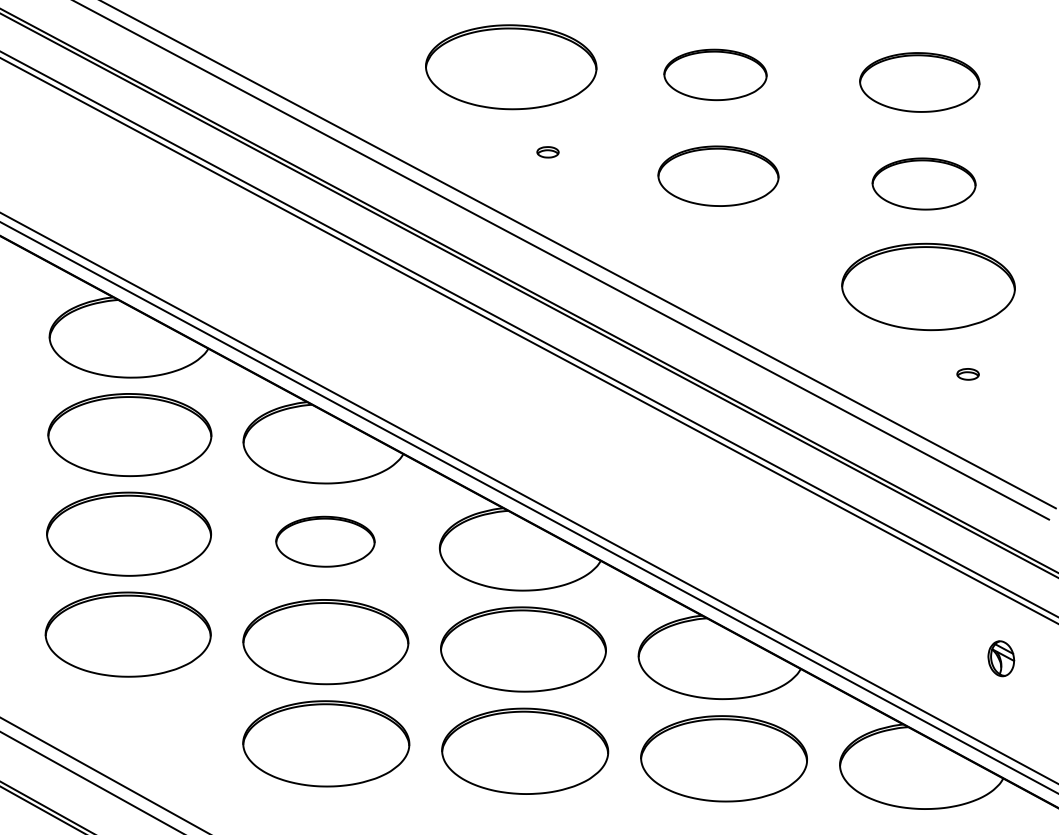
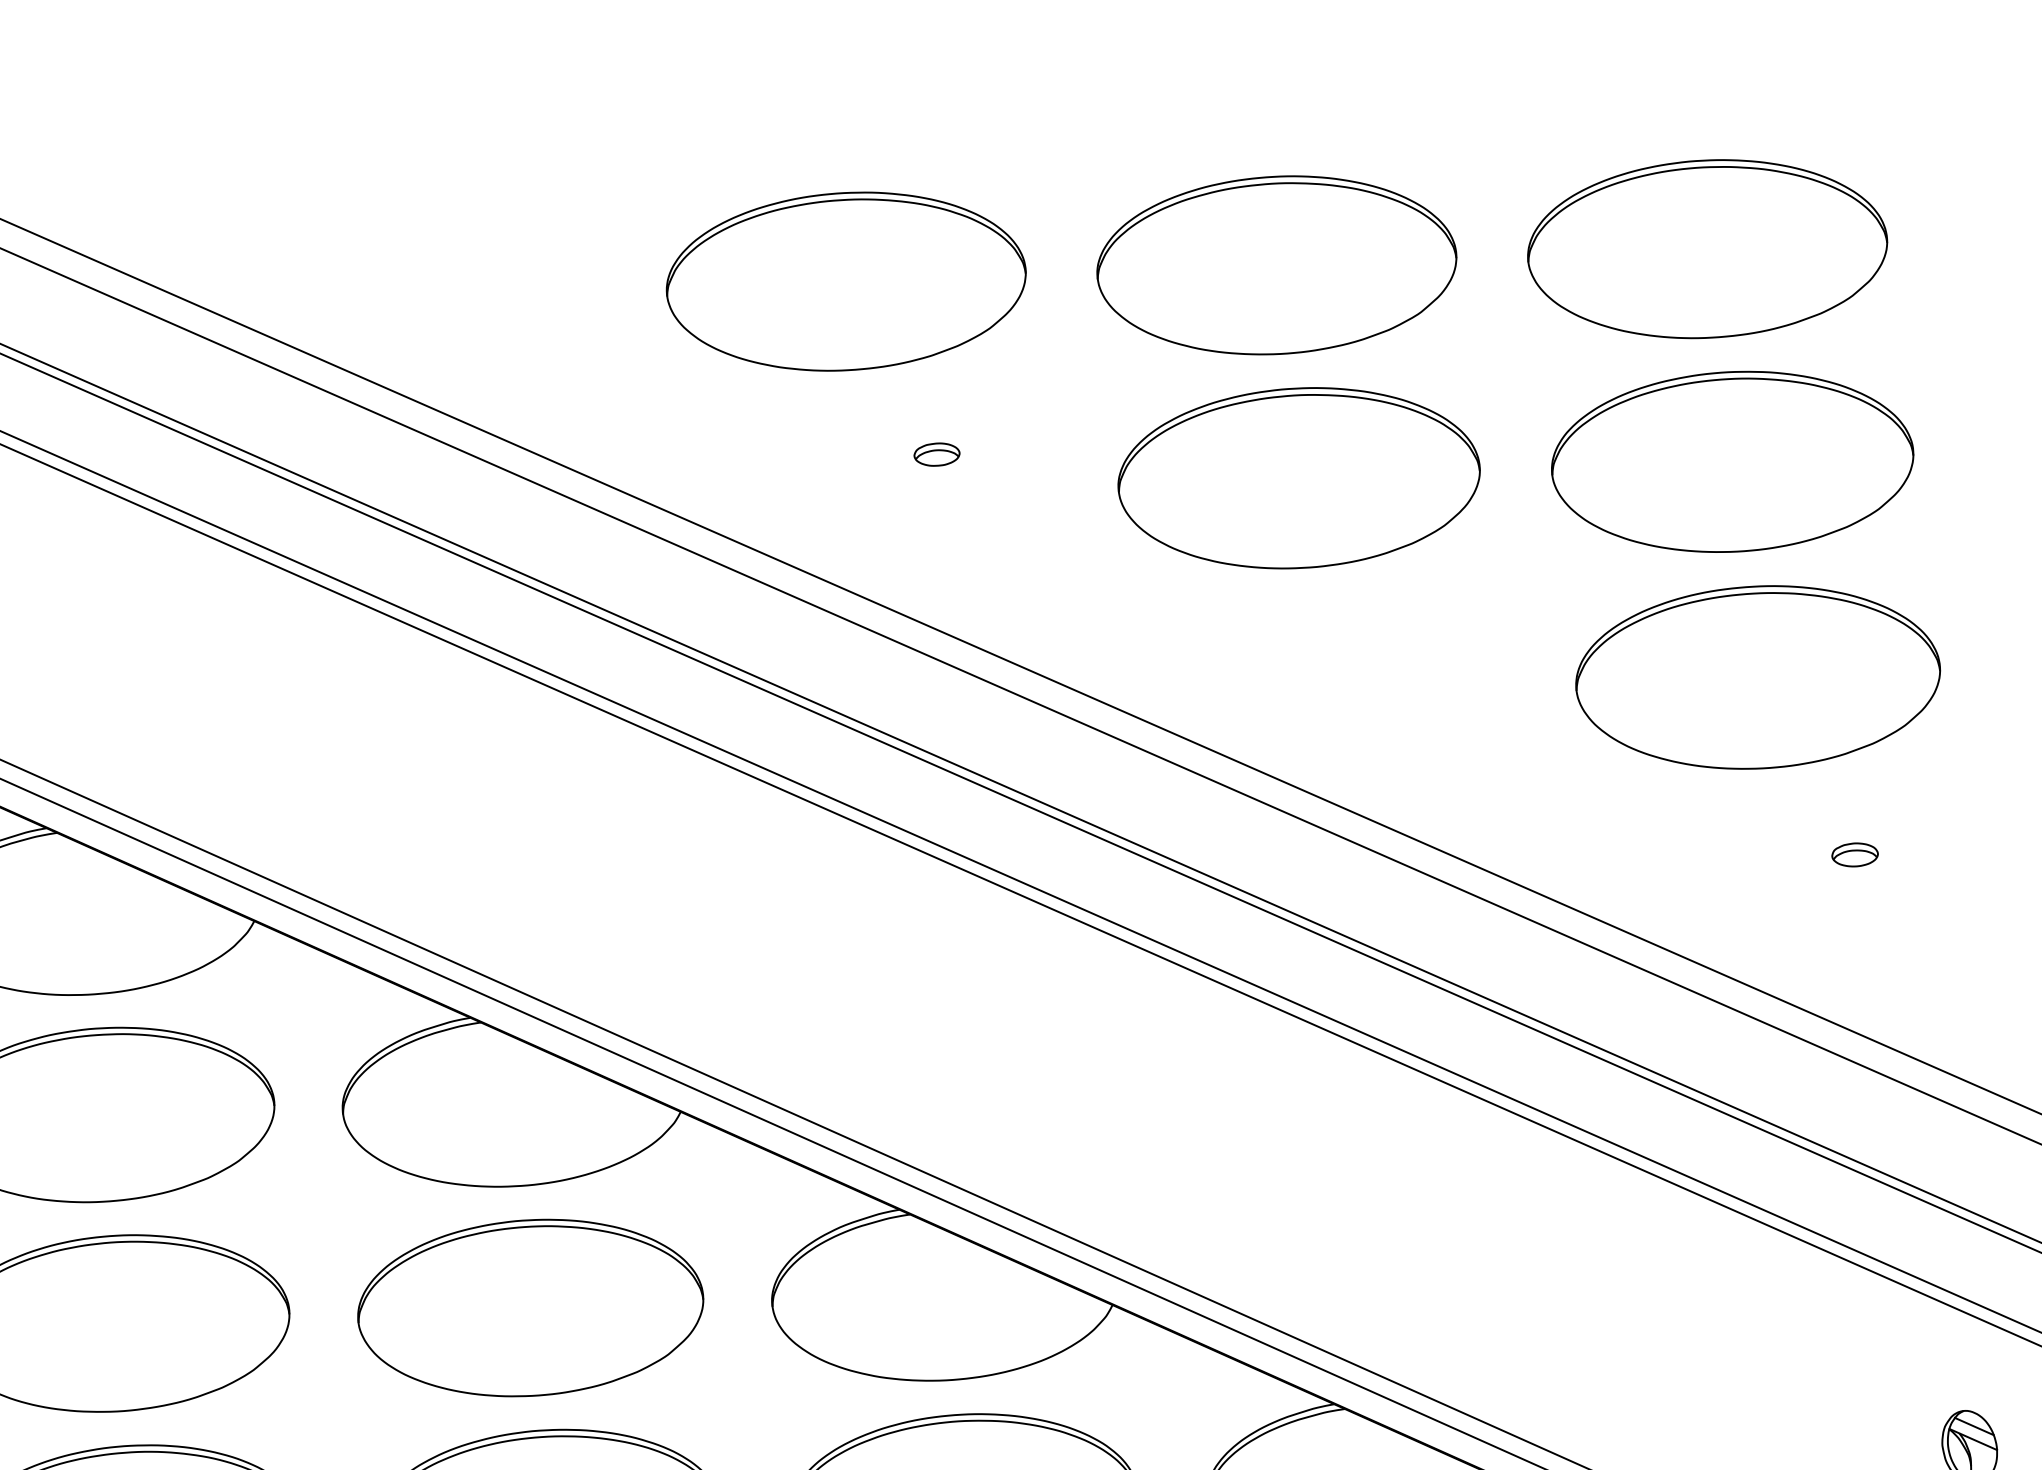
part: (715, 74) -> (1276, 264), size x1.67
part: (919, 82) -> (1706, 249), size x1.43
part: (718, 175) -> (1299, 476), size x1.43
part: (923, 183) -> (1731, 460), size x1.67
part: (325, 541) -> (530, 1307), size x1.67

